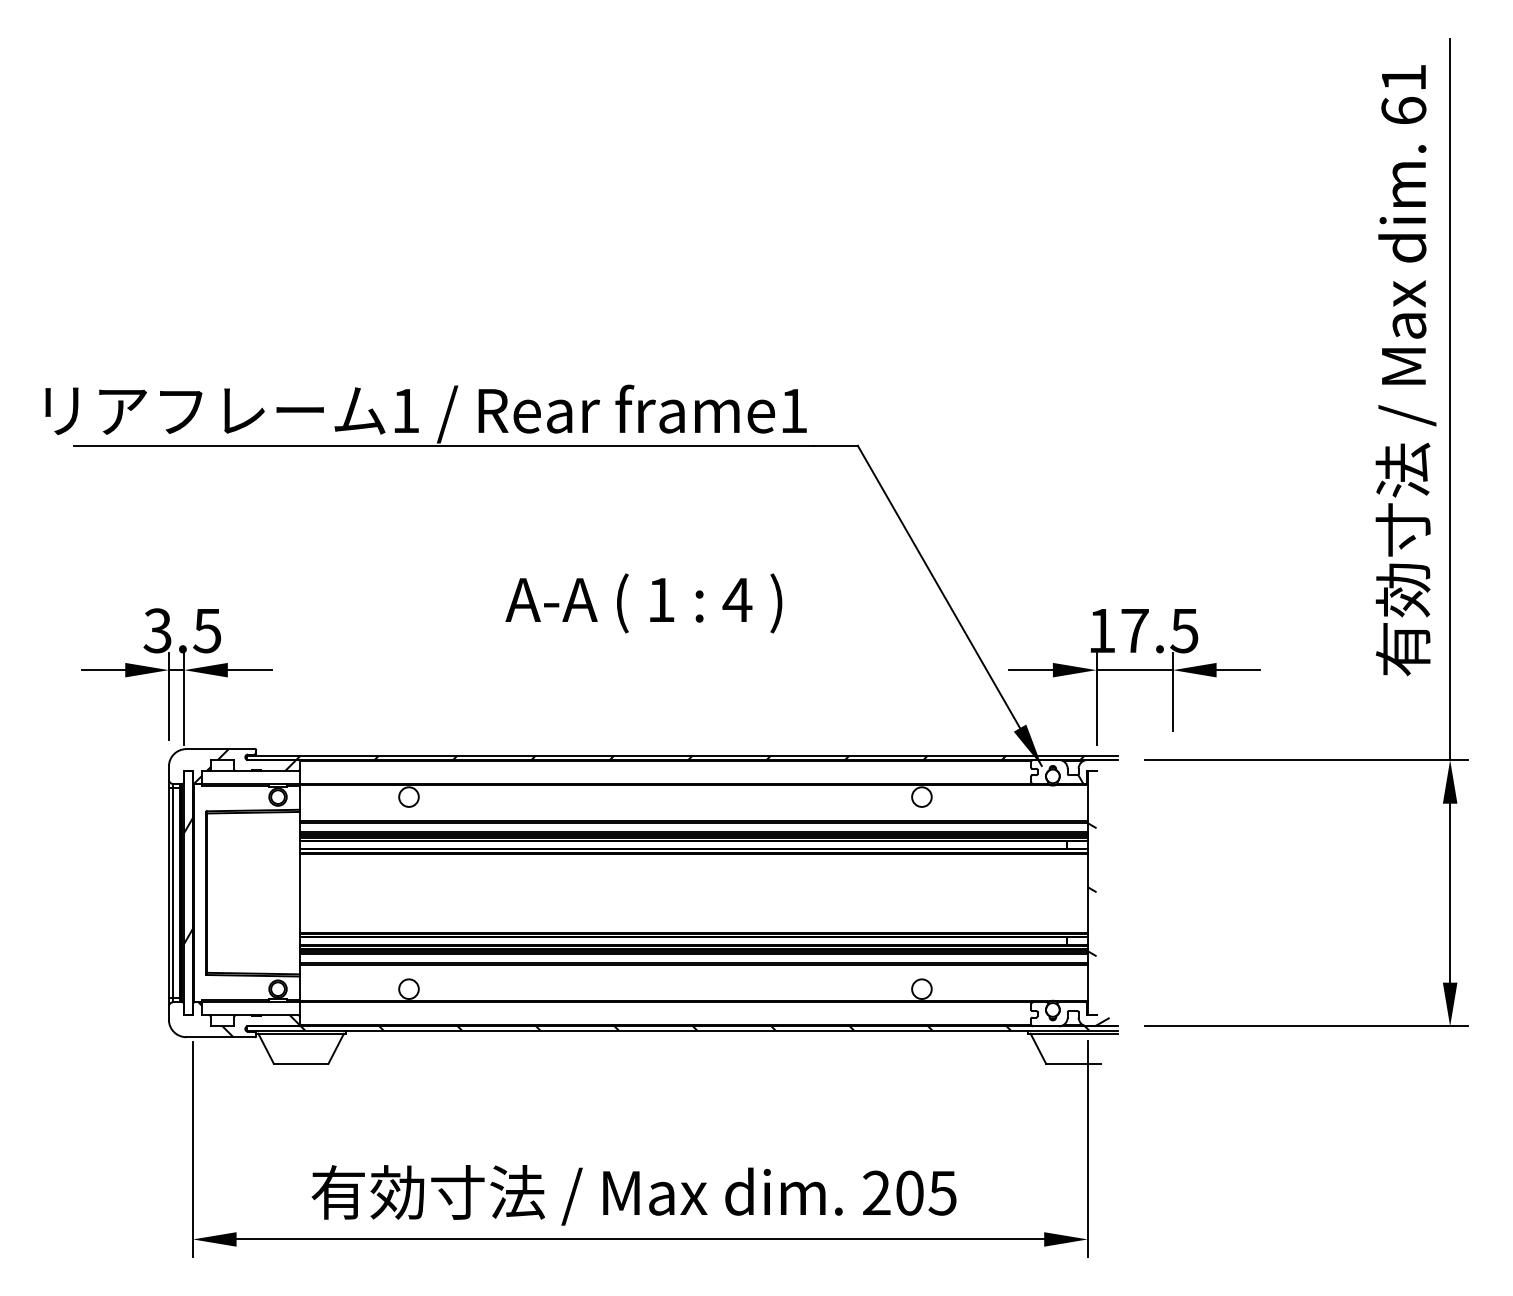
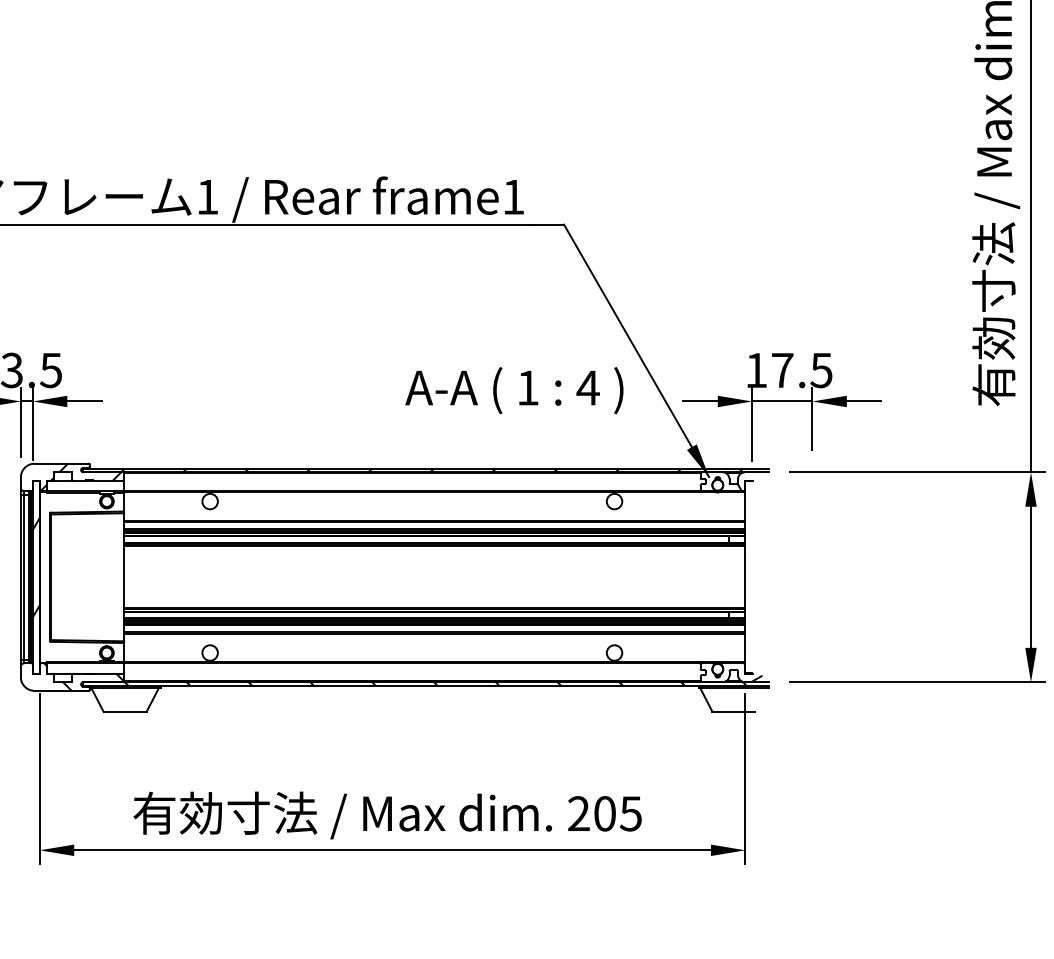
text: (643, 603) -> (514, 390), moved
hatch: (1091, 889) -> (748, 574), removed

